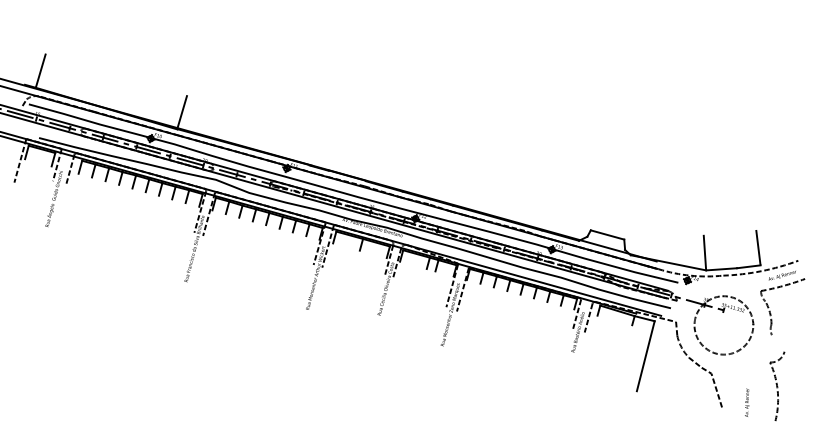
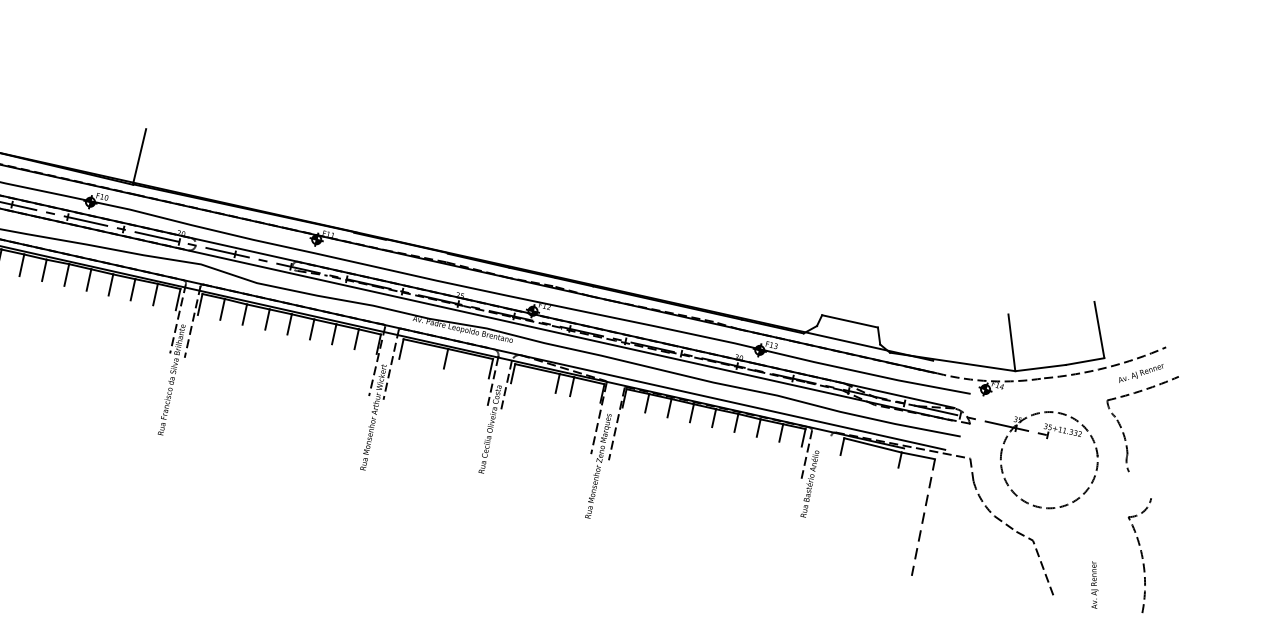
line: (588, 317) -> (825, 458), removed
line: (645, 356) -> (922, 518), solid -> dashed

